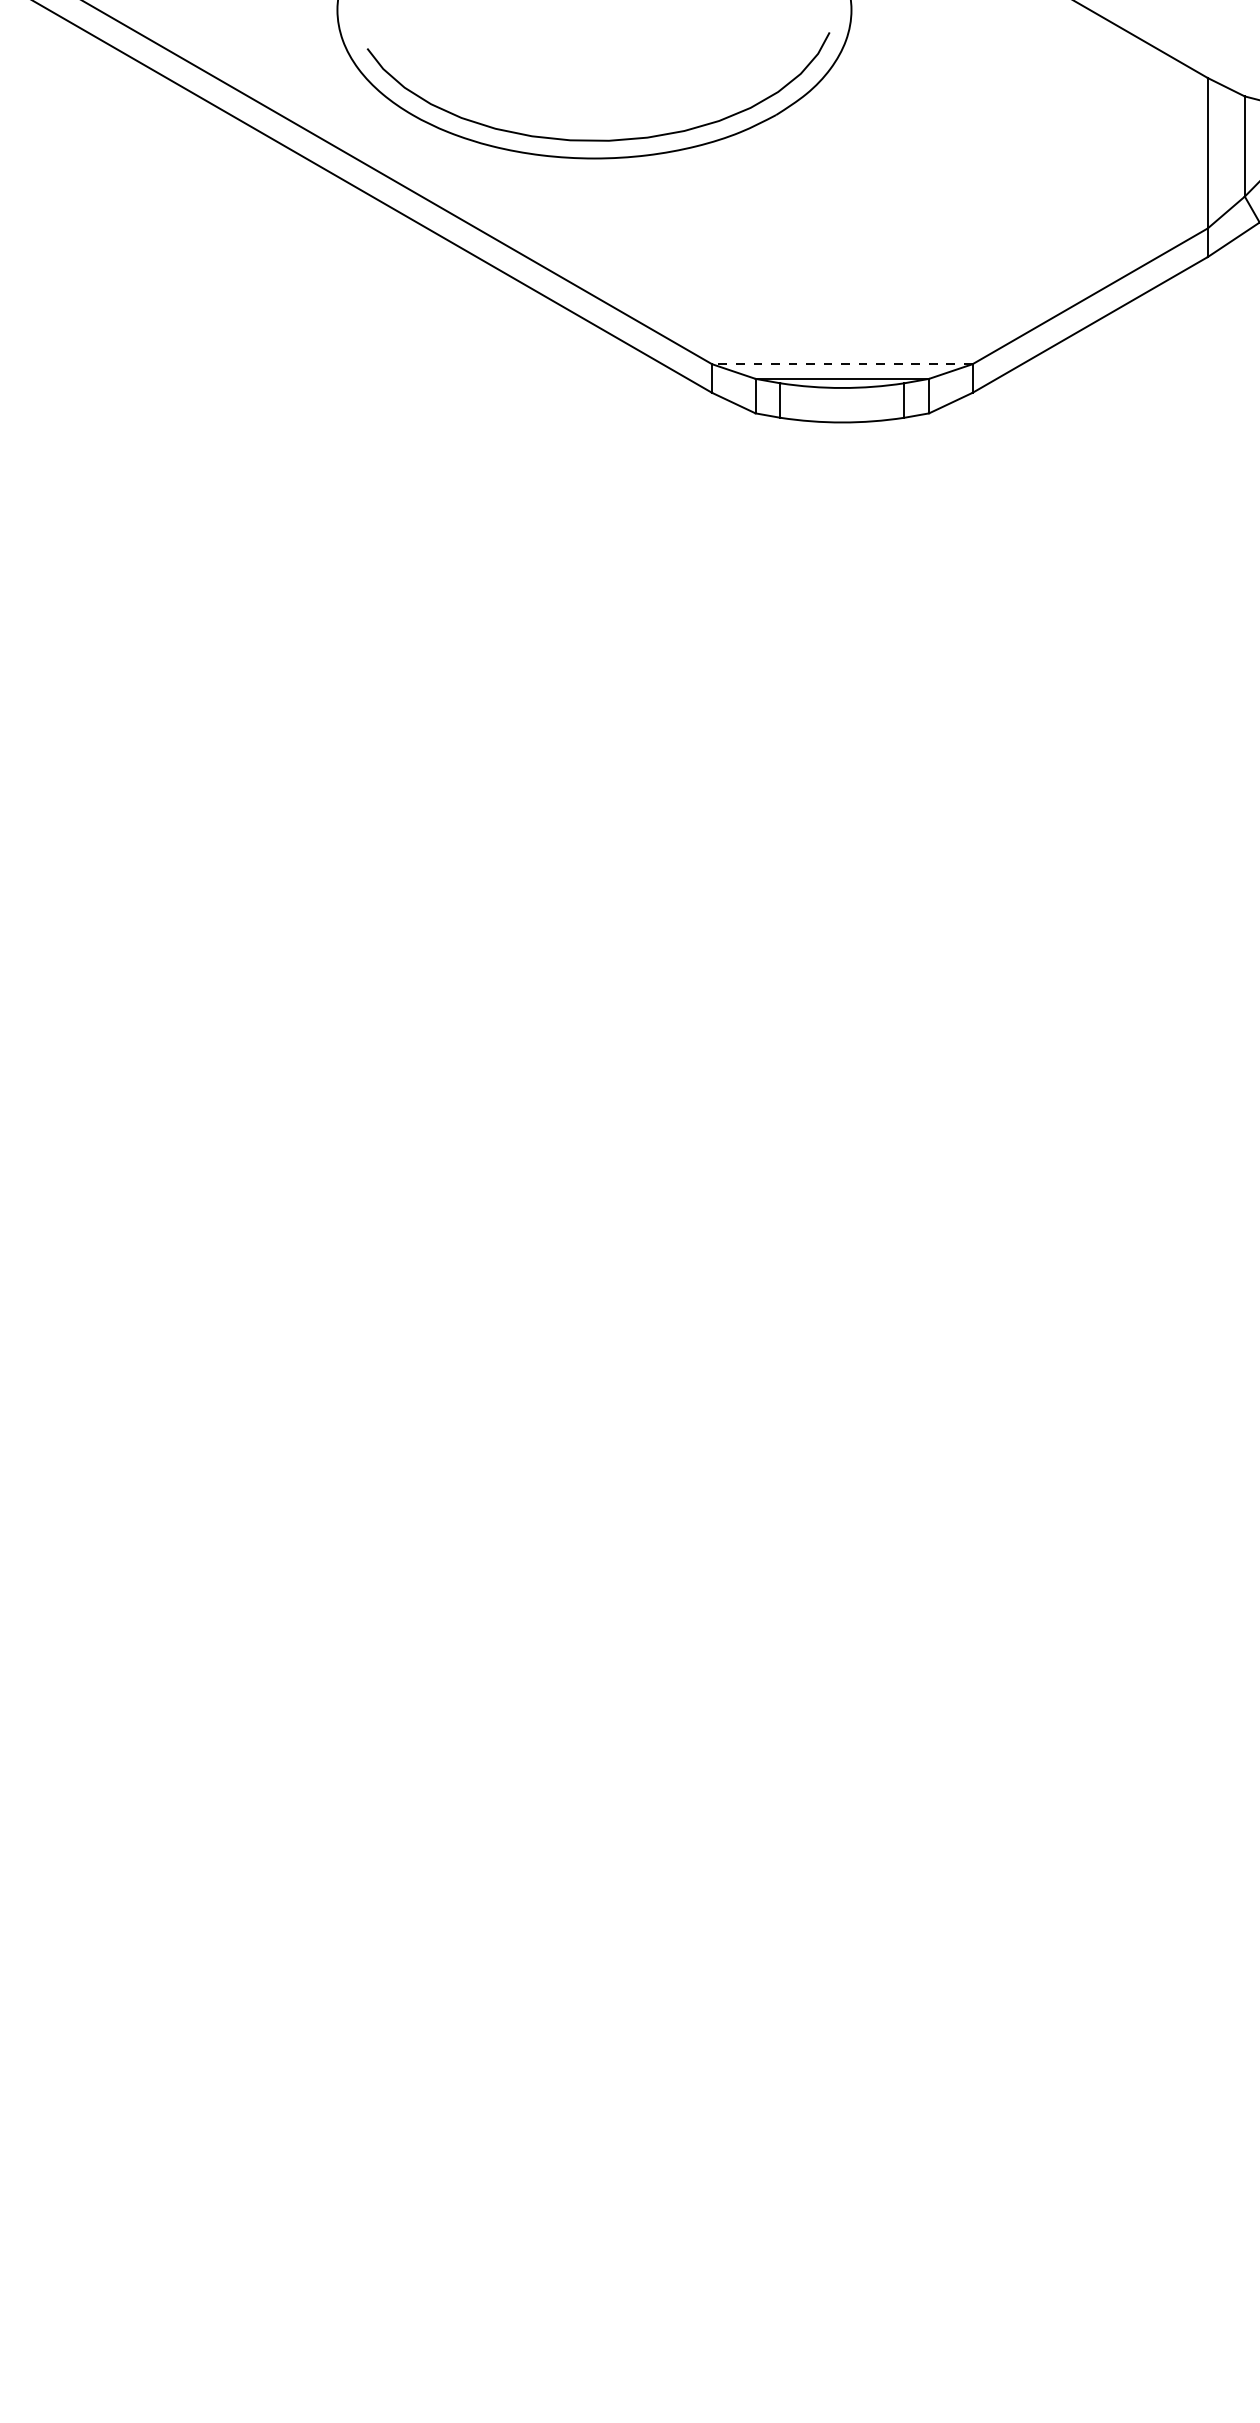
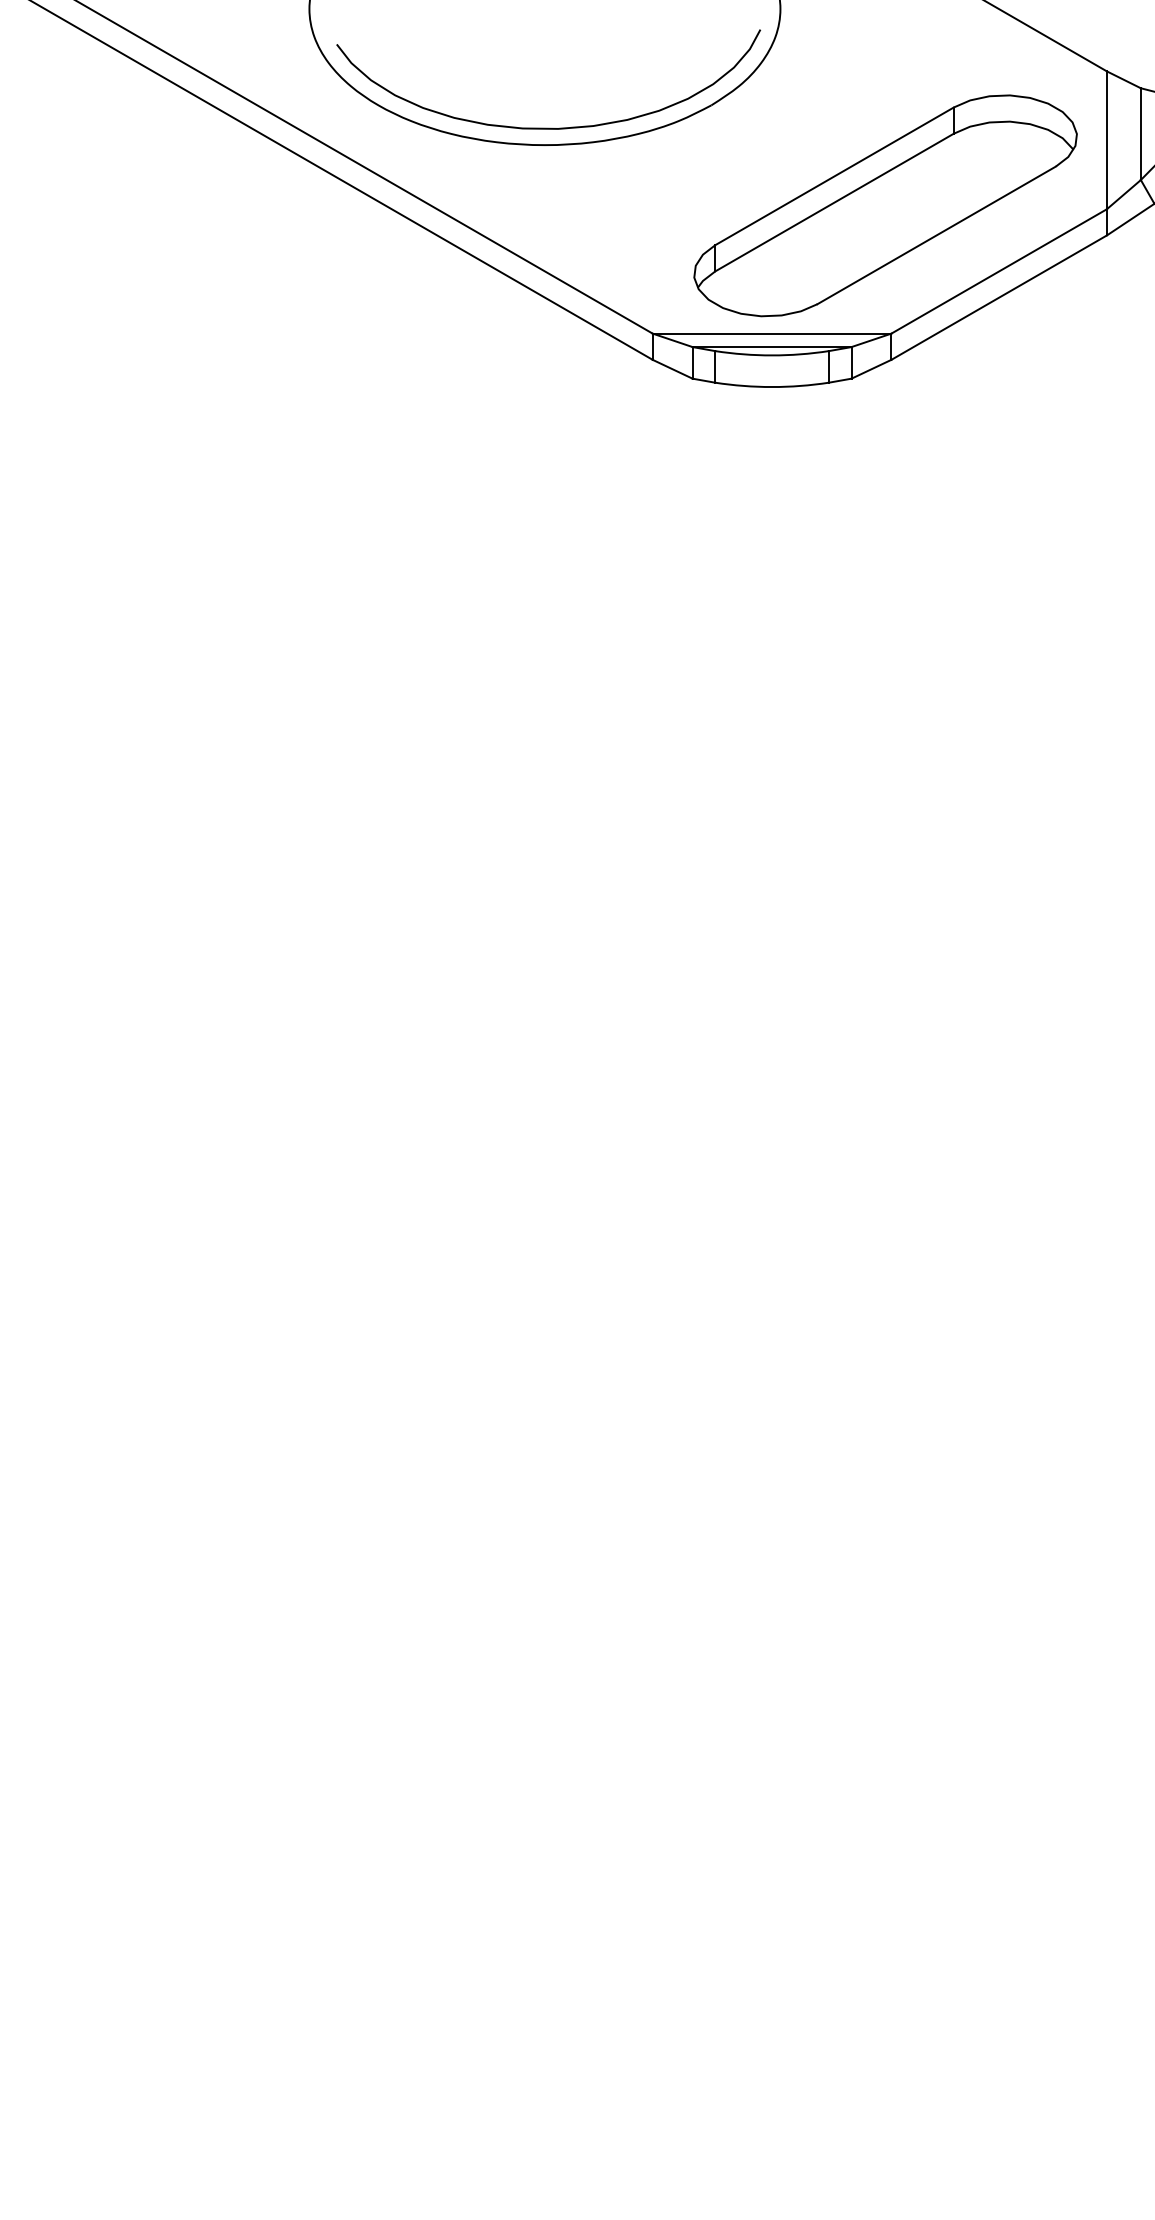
part: (965, 224) -> (884, 205), added
line: (841, 364) -> (771, 333), dashed -> solid

